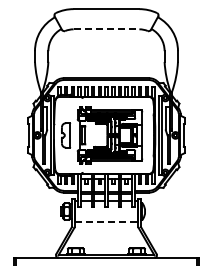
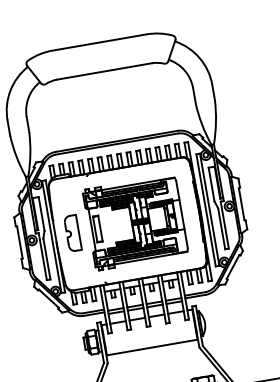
line: (106, 29) -> (104, 71), dashed -> solid
line: (106, 222) -> (152, 348), dashed -> solid

